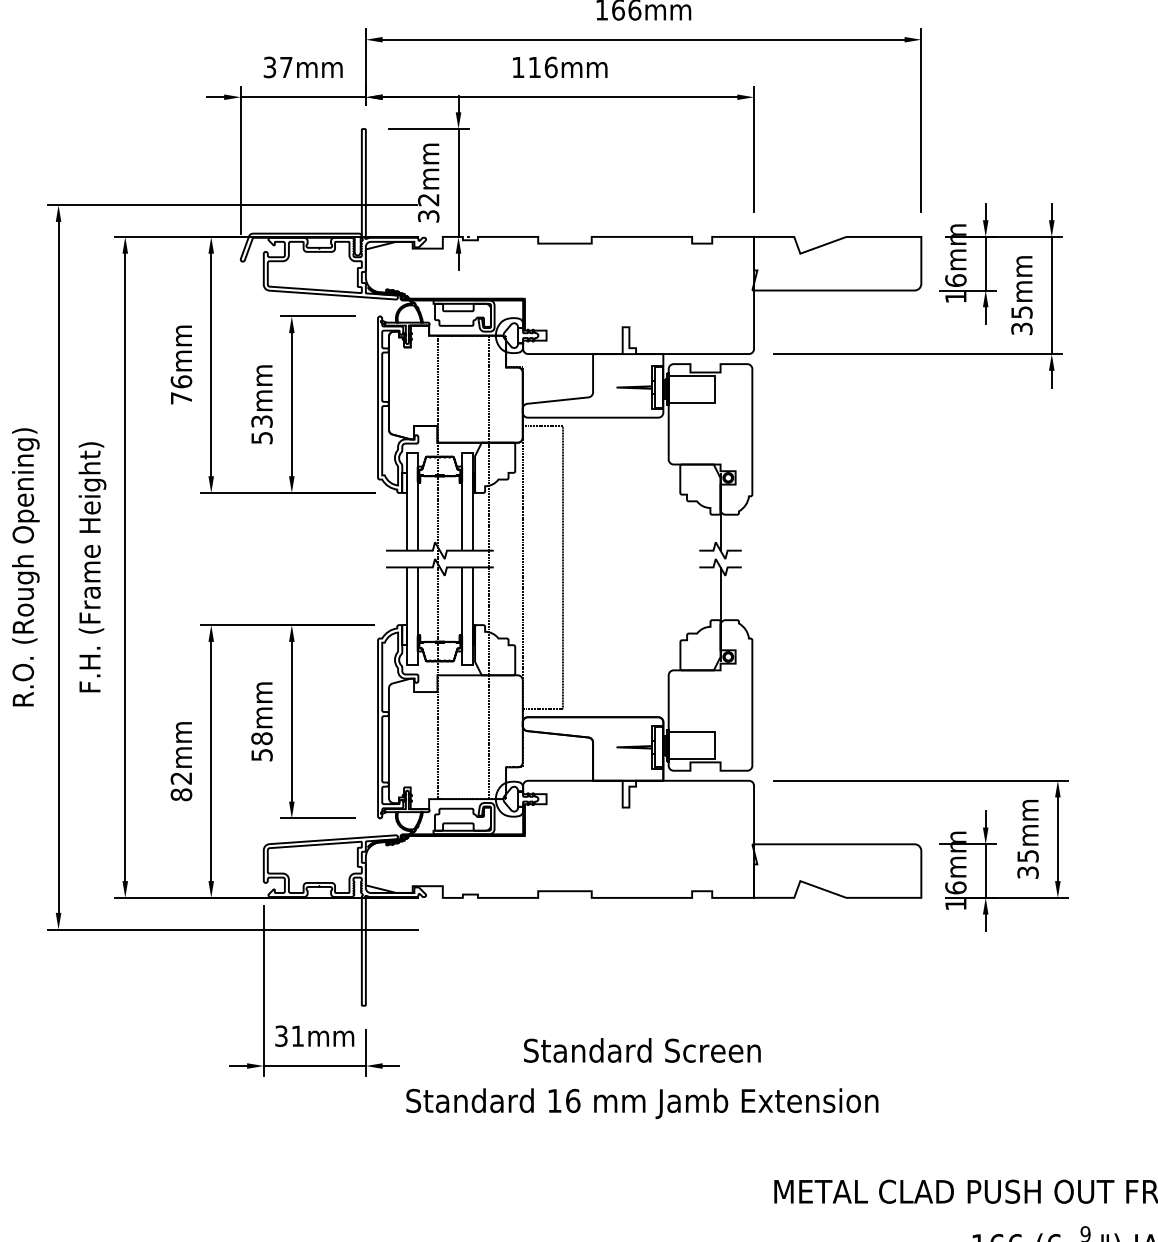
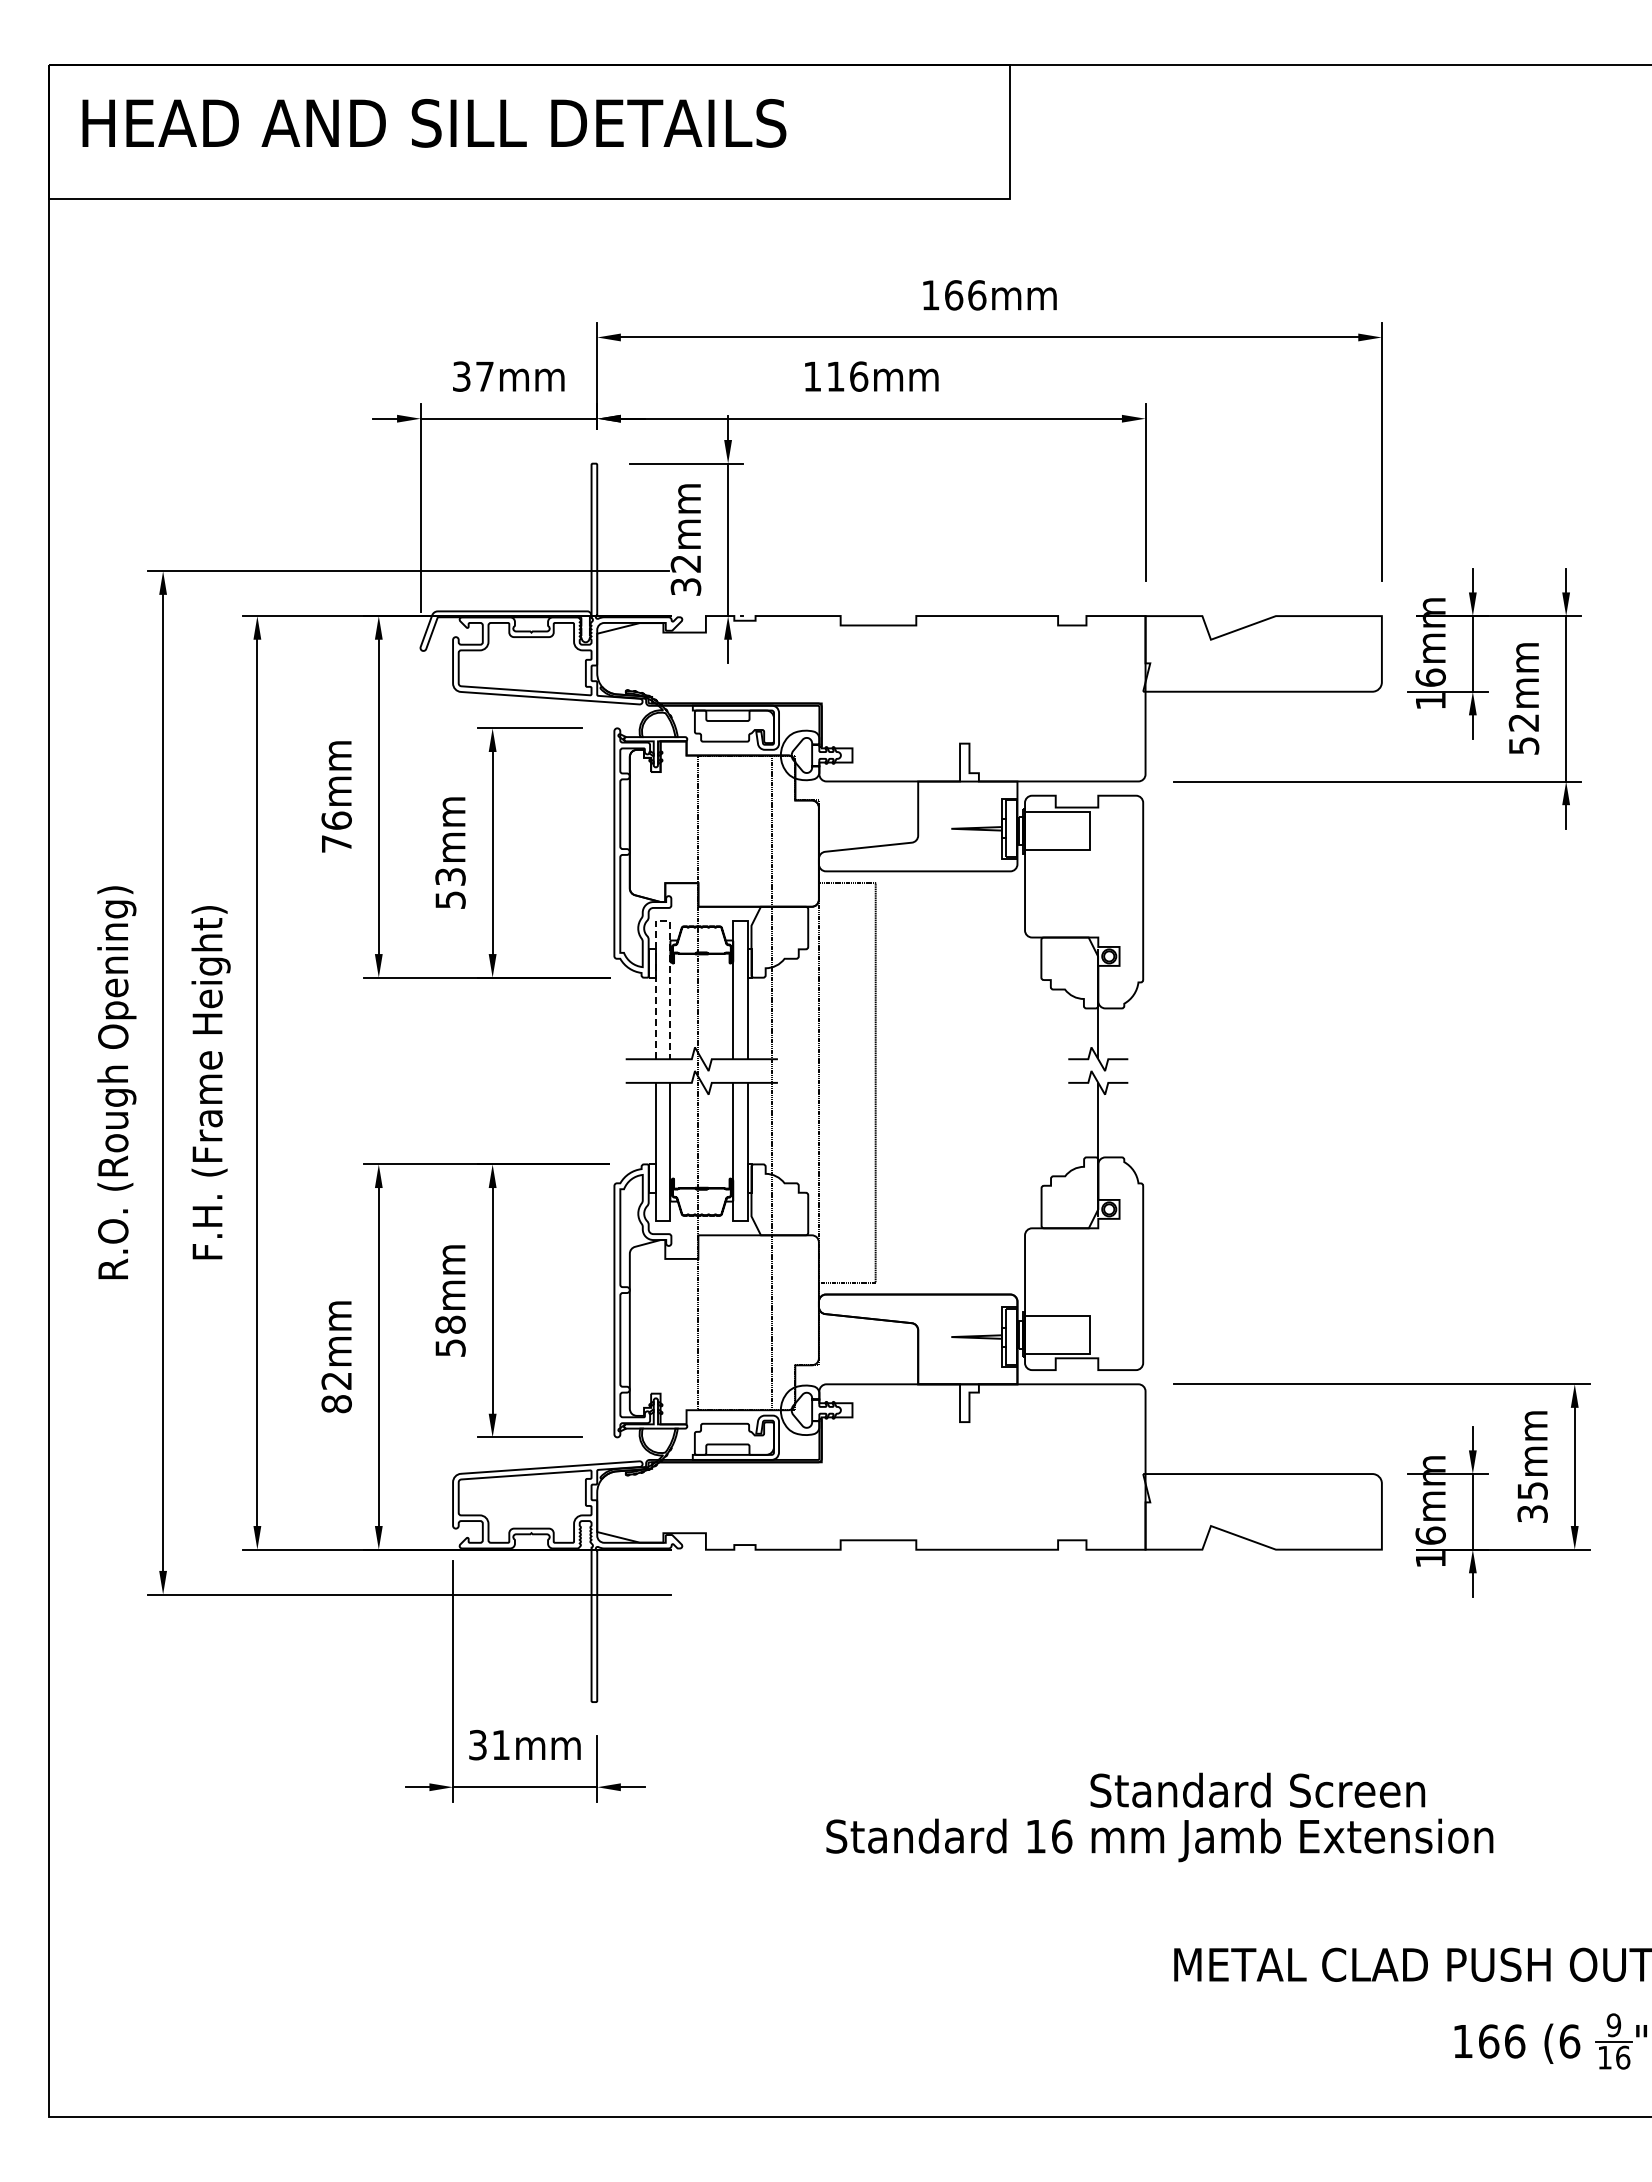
text: (1021, 320) -> (1523, 734), 35mm -> 52mm
line: (412, 452) -> (663, 920), solid -> dashed
text: (642, 1049) -> (1257, 1789), moved
text: (642, 1103) -> (1159, 1840), moved

